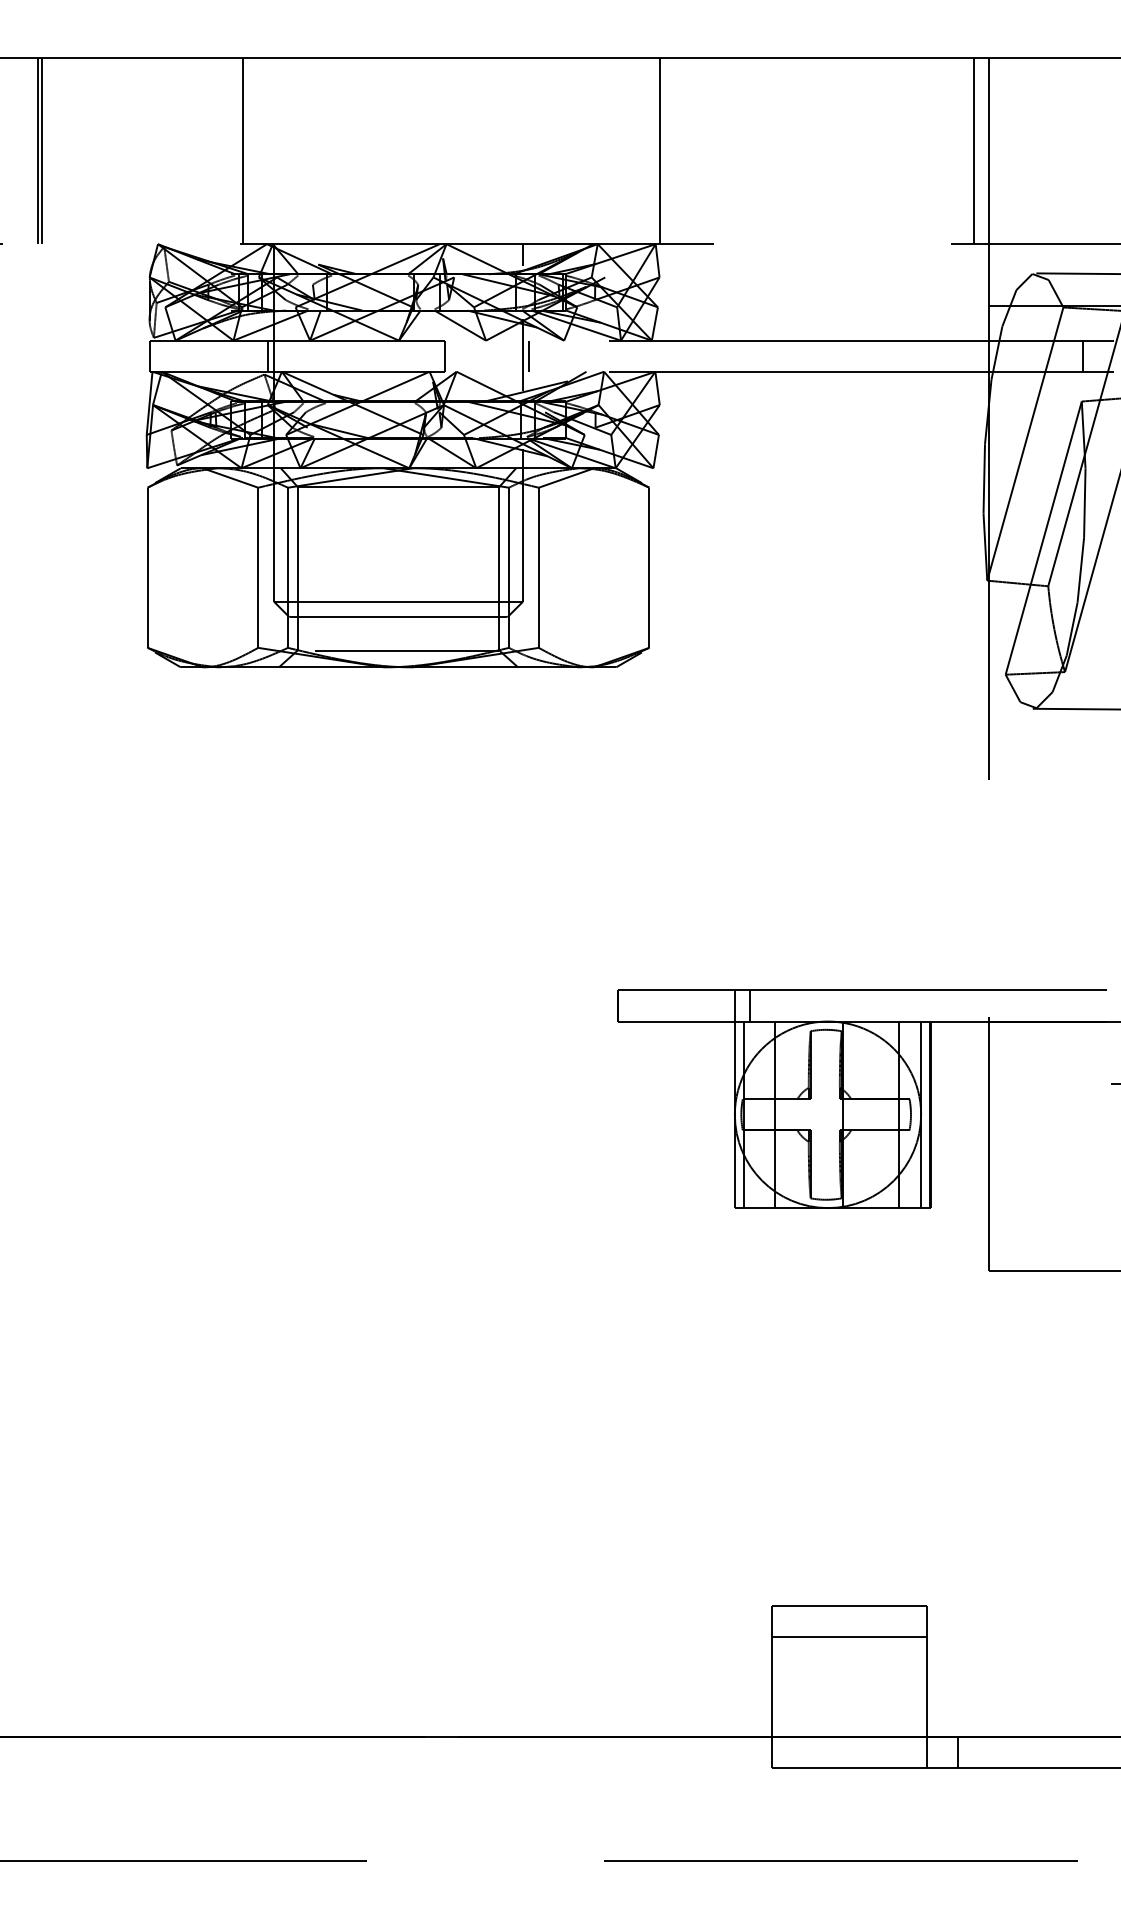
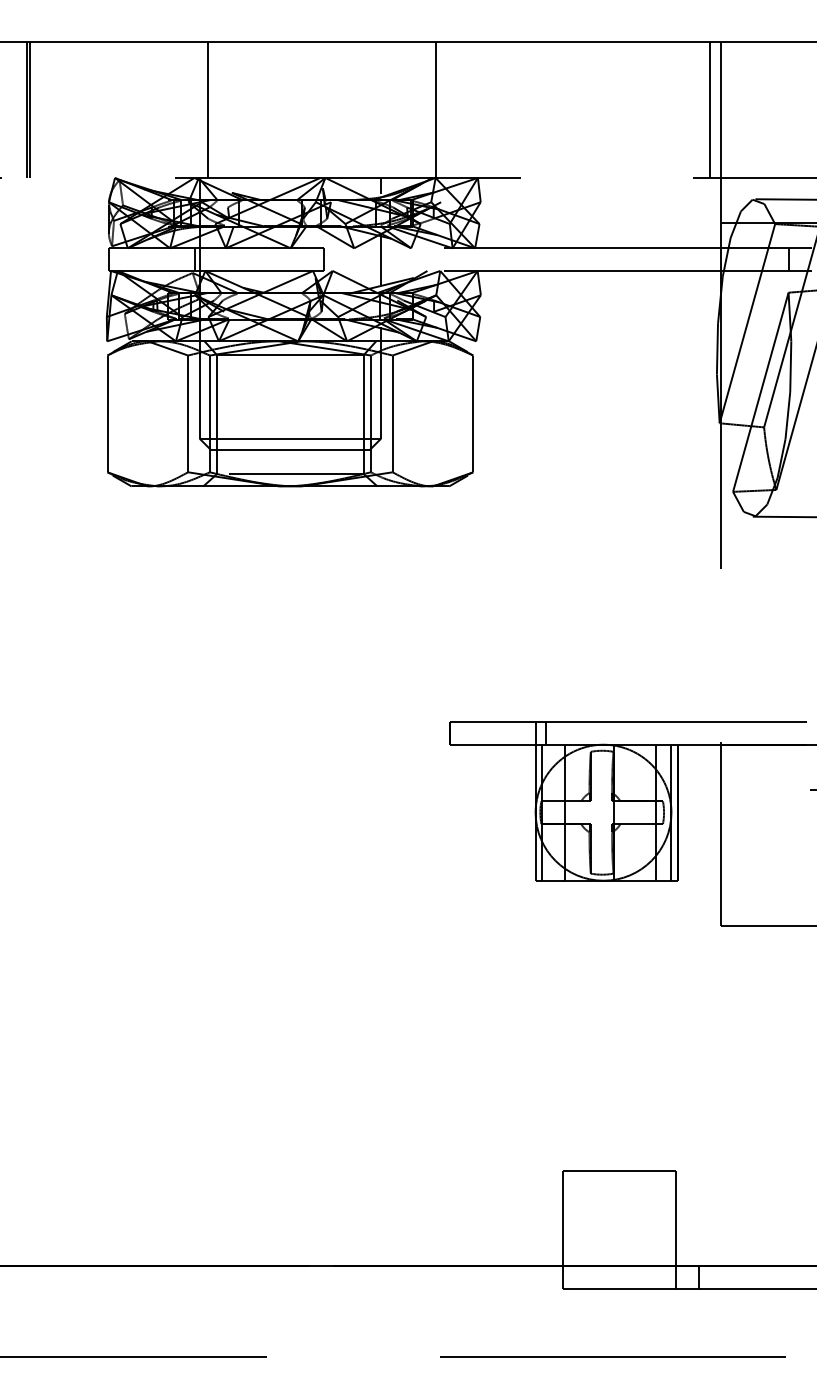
line: (243, 150) -> (207, 109), moved
line: (659, 150) -> (435, 109), moved
line: (529, 355) -> (385, 259), removed
line: (849, 1637) -> (619, 1193), removed

